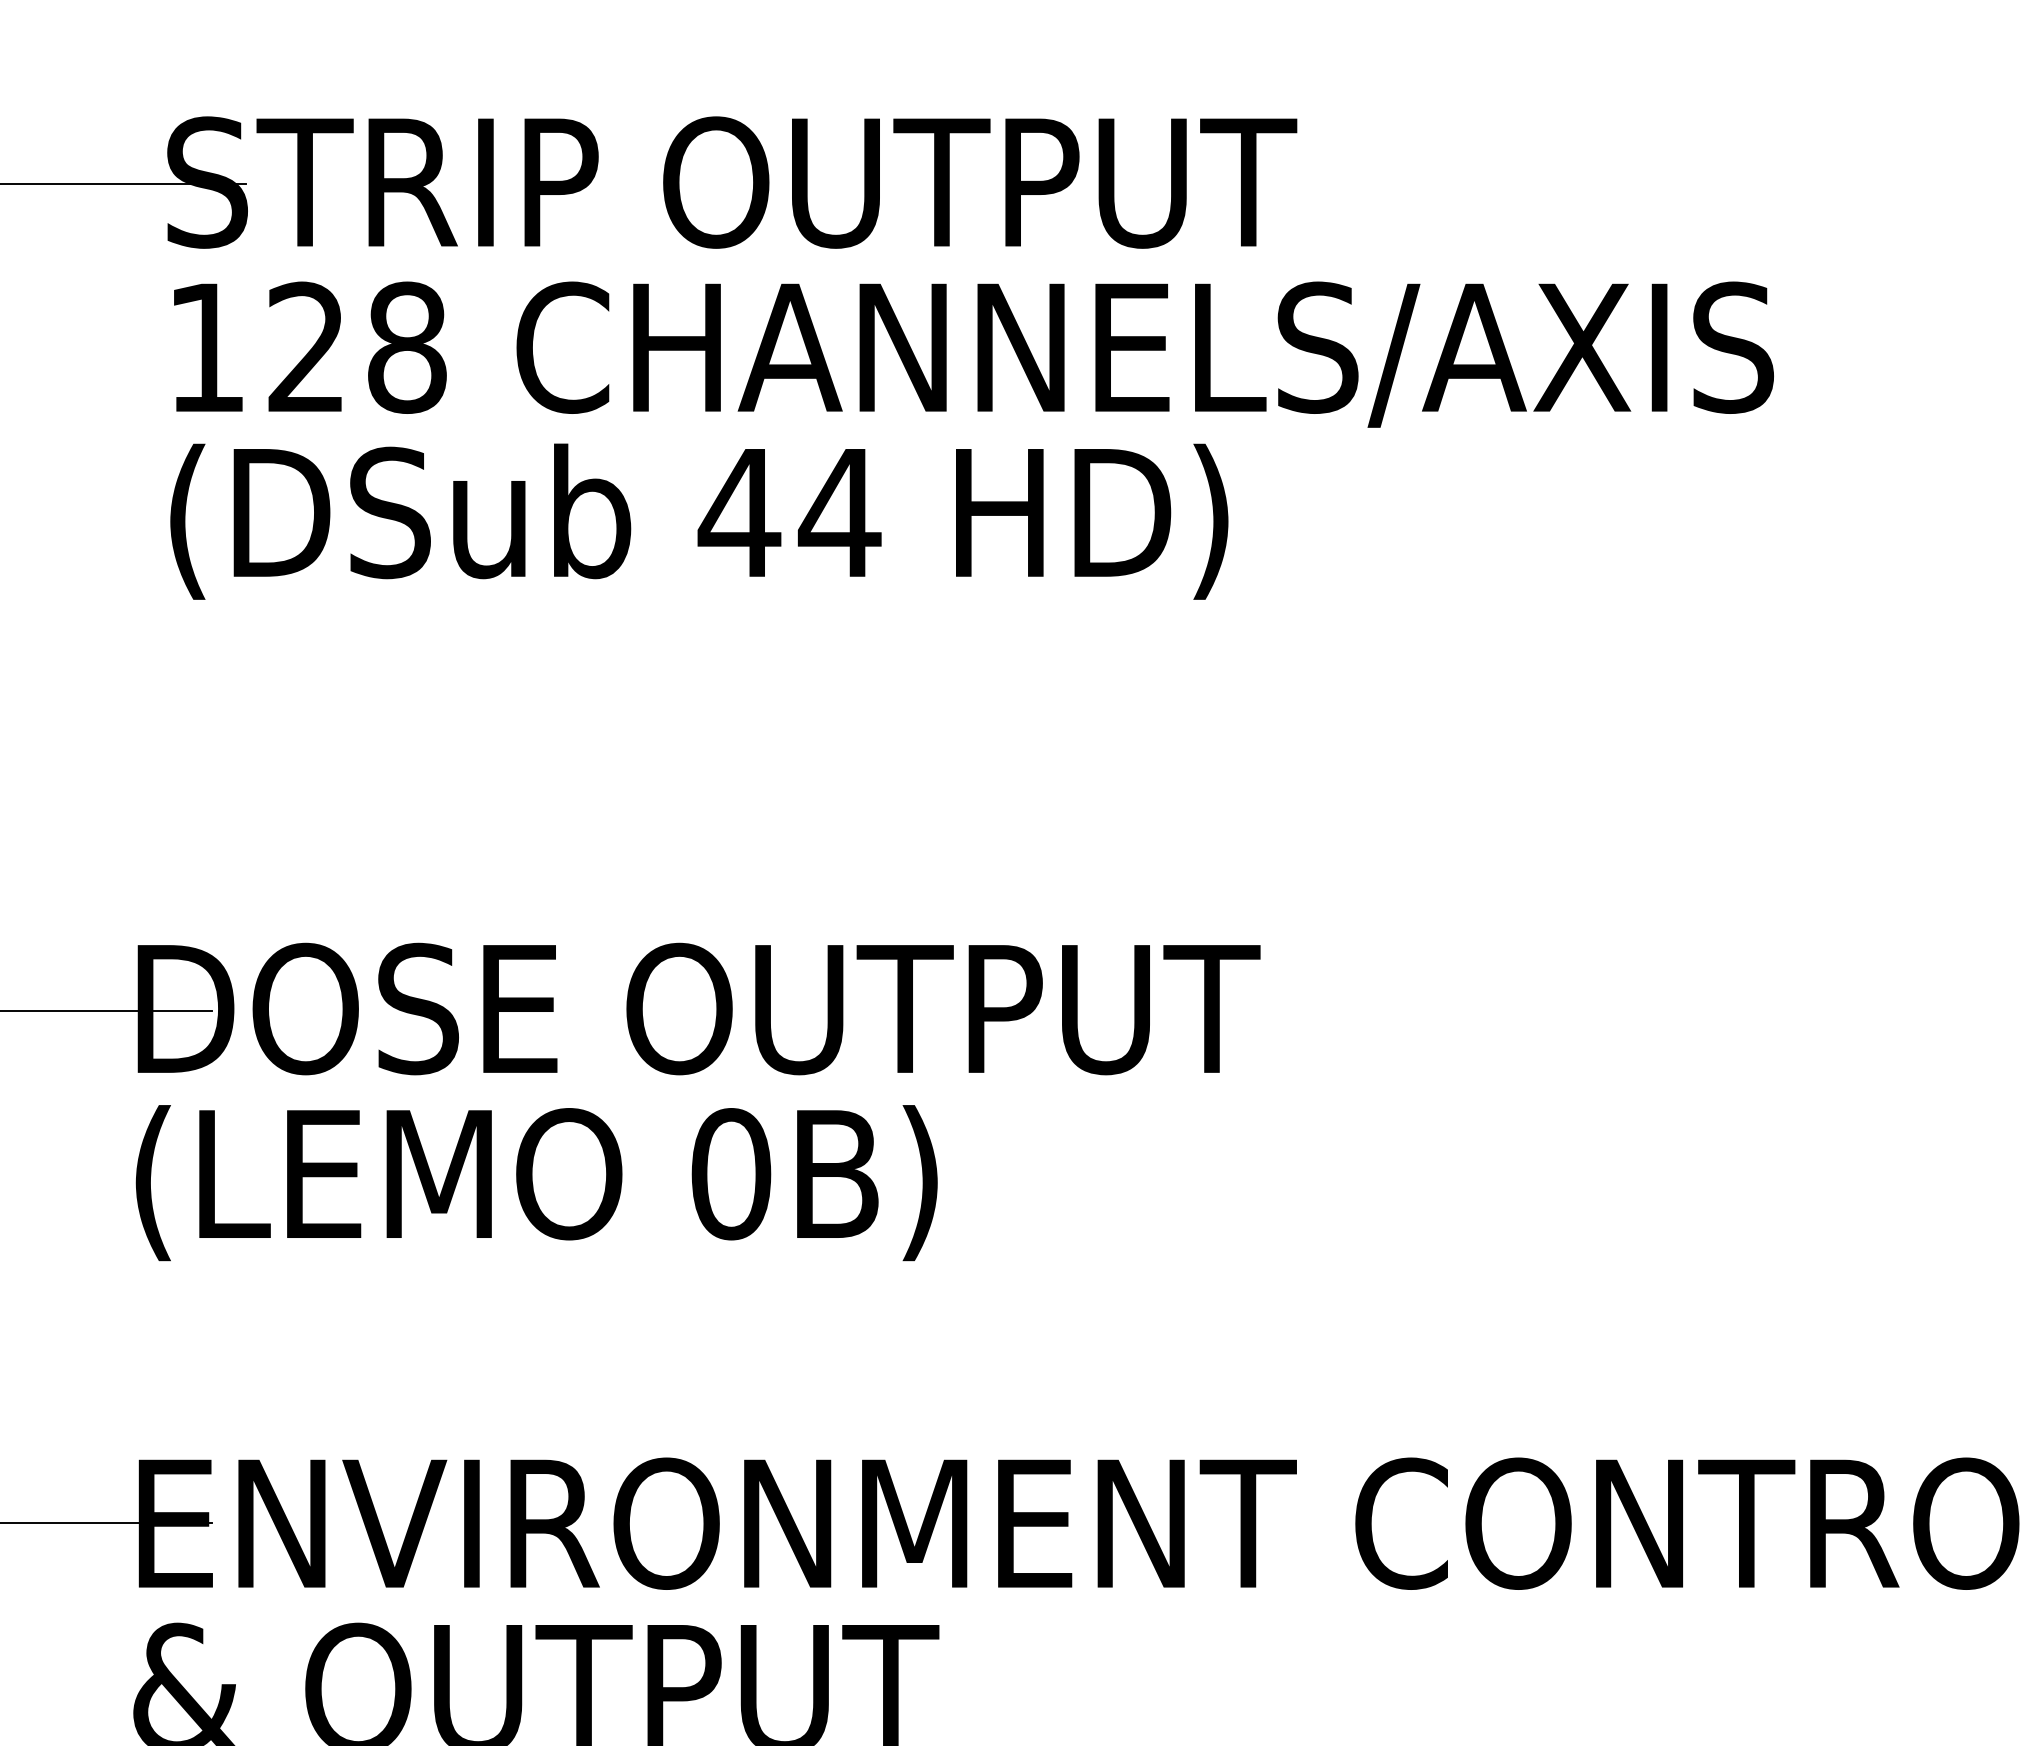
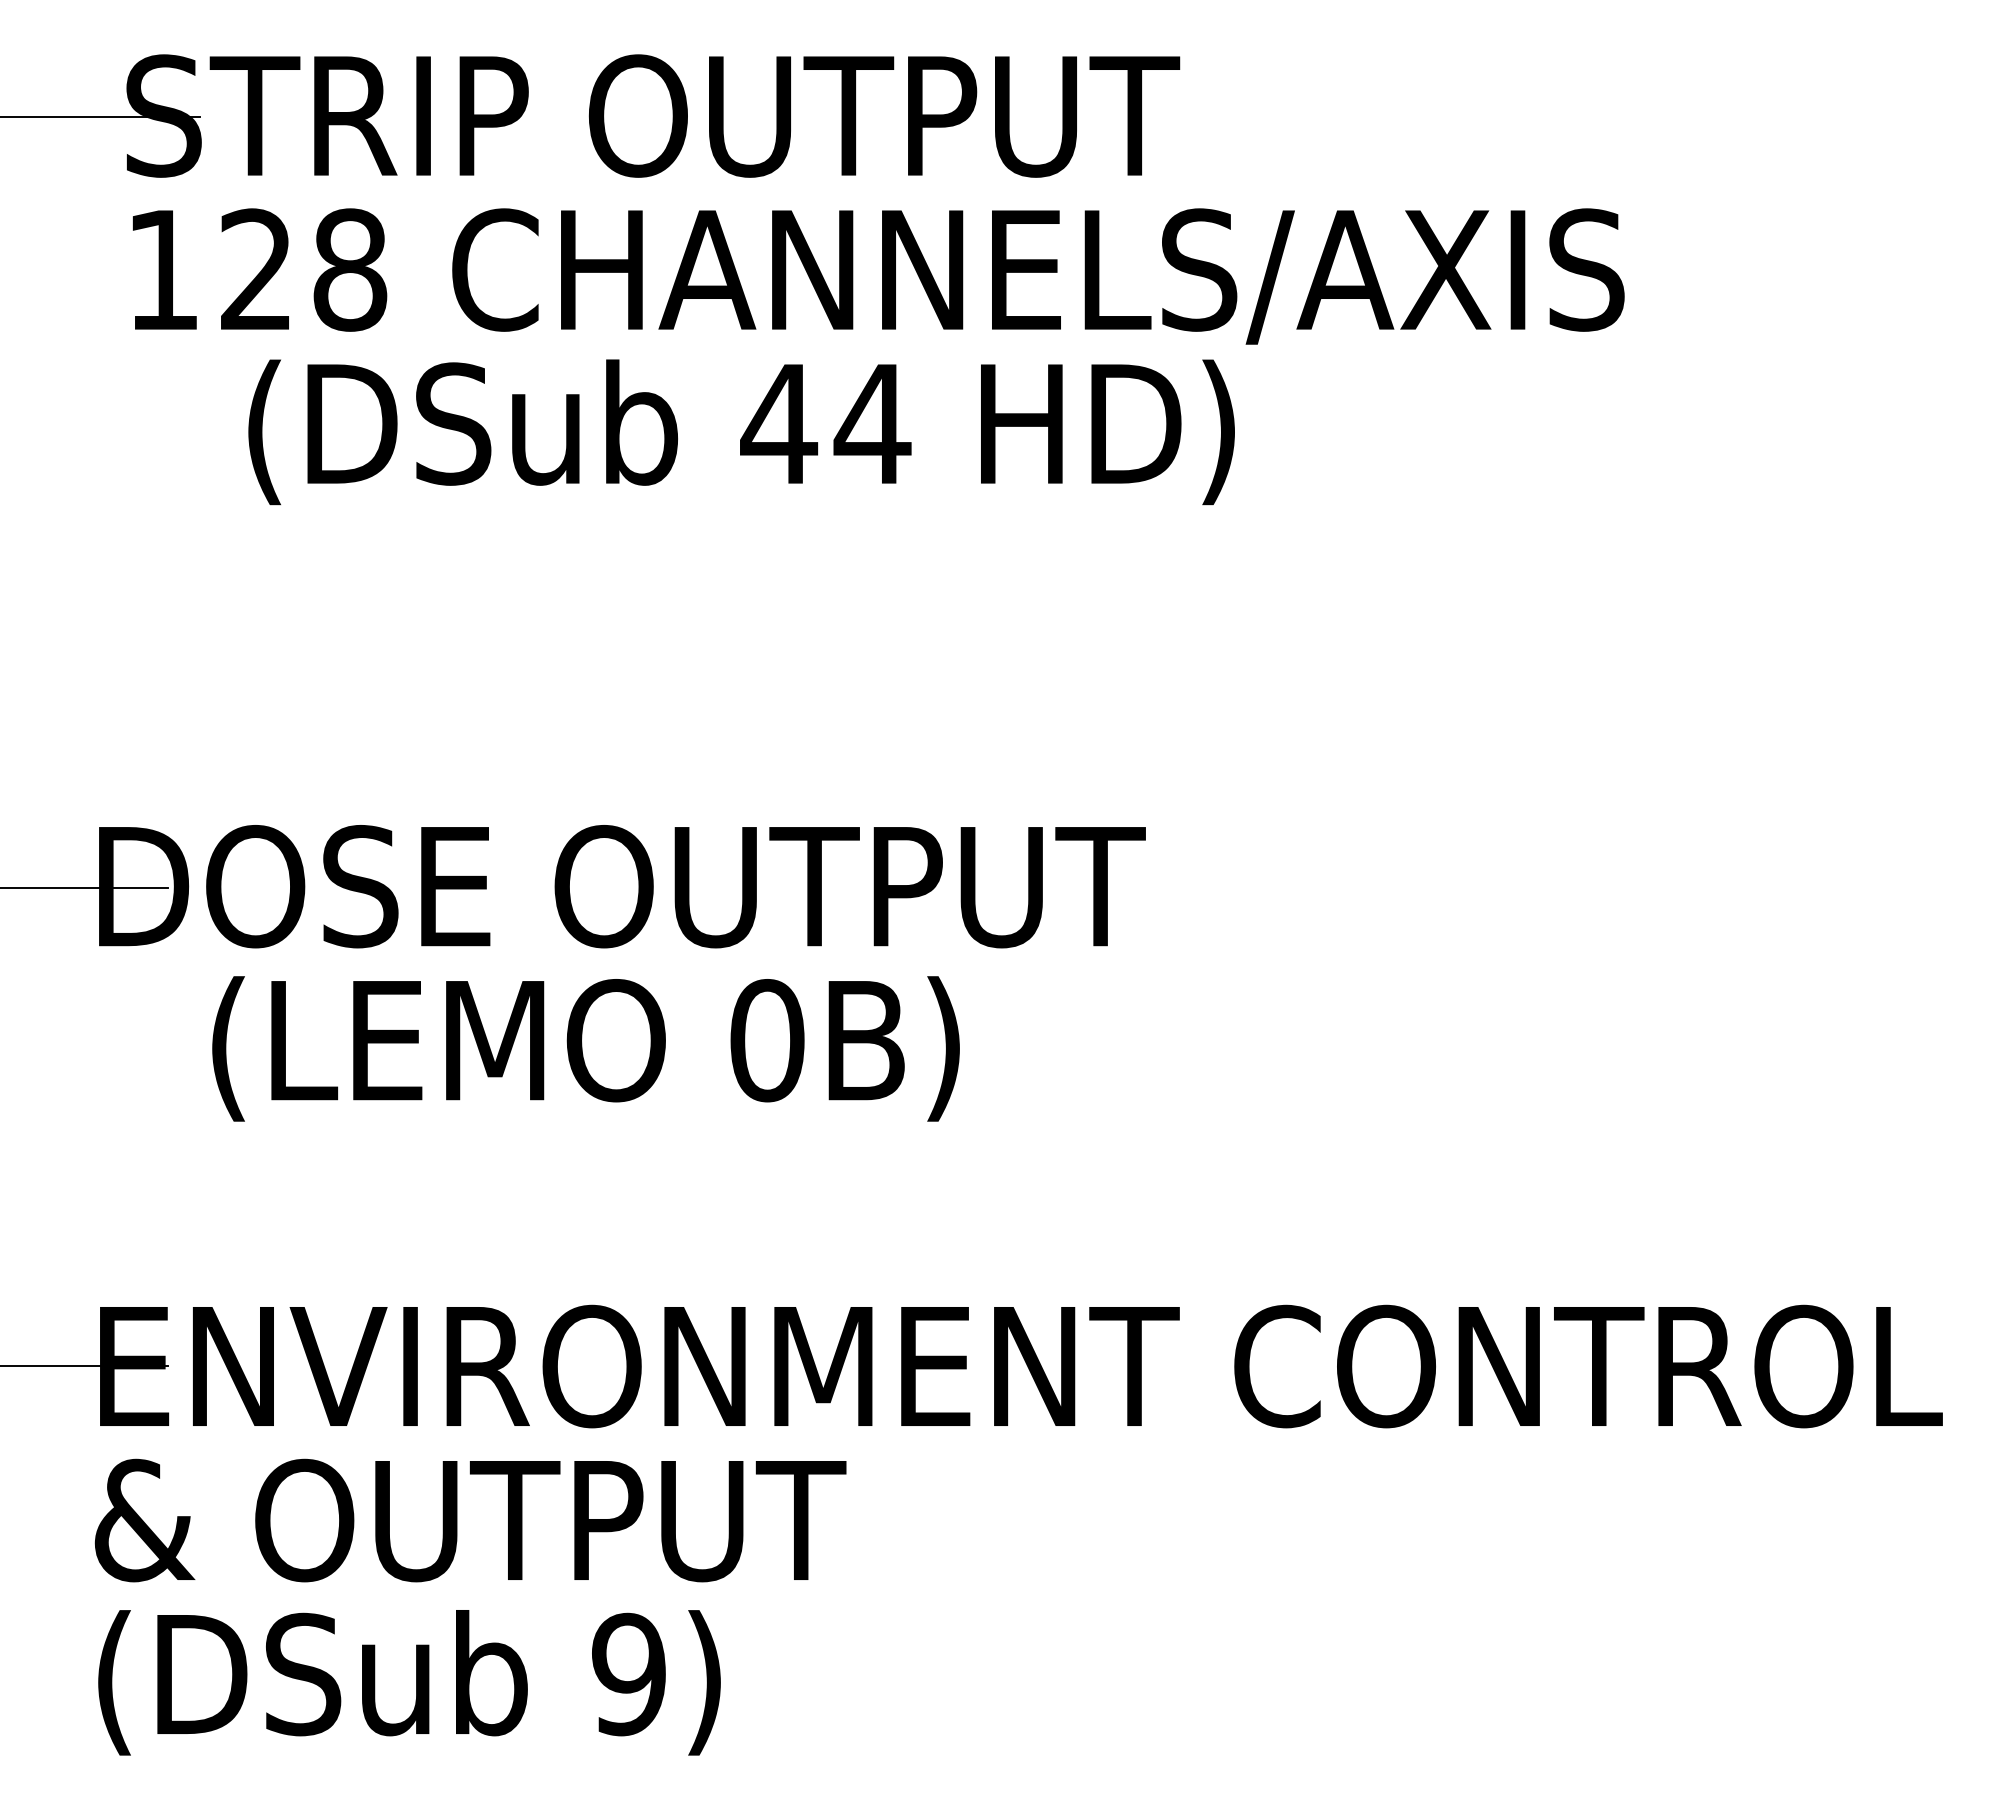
text: (699, 521) -> (741, 432), moved
text: (536, 1182) -> (585, 1048), moved

